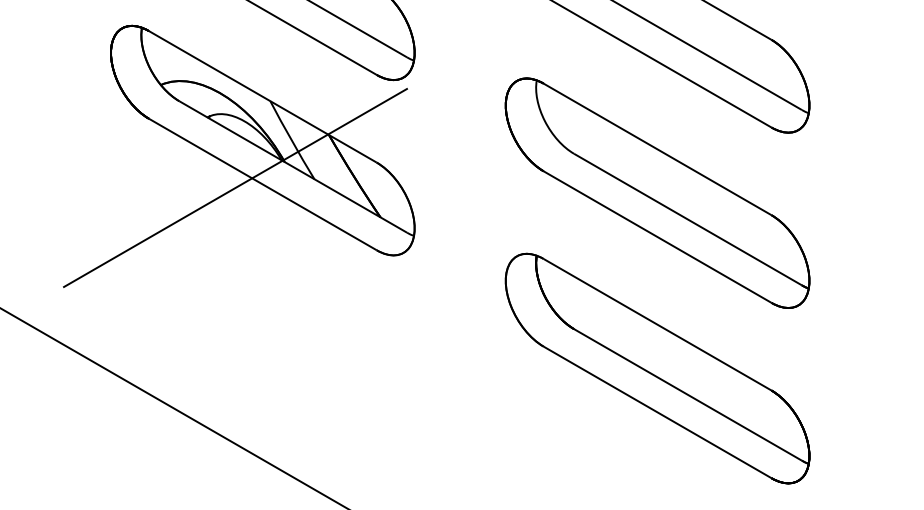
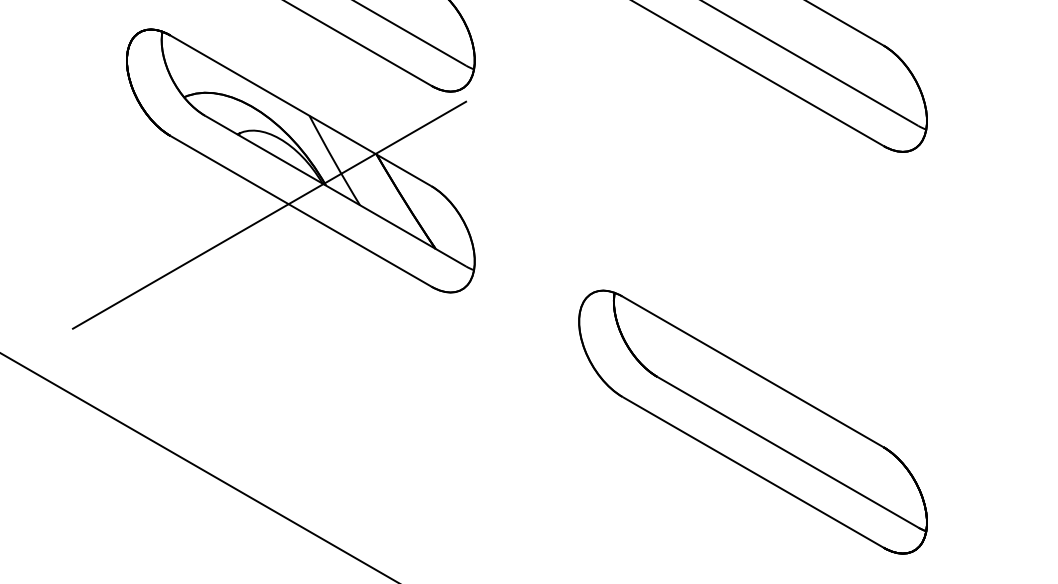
part: (657, 192) -> (752, 220), removed

